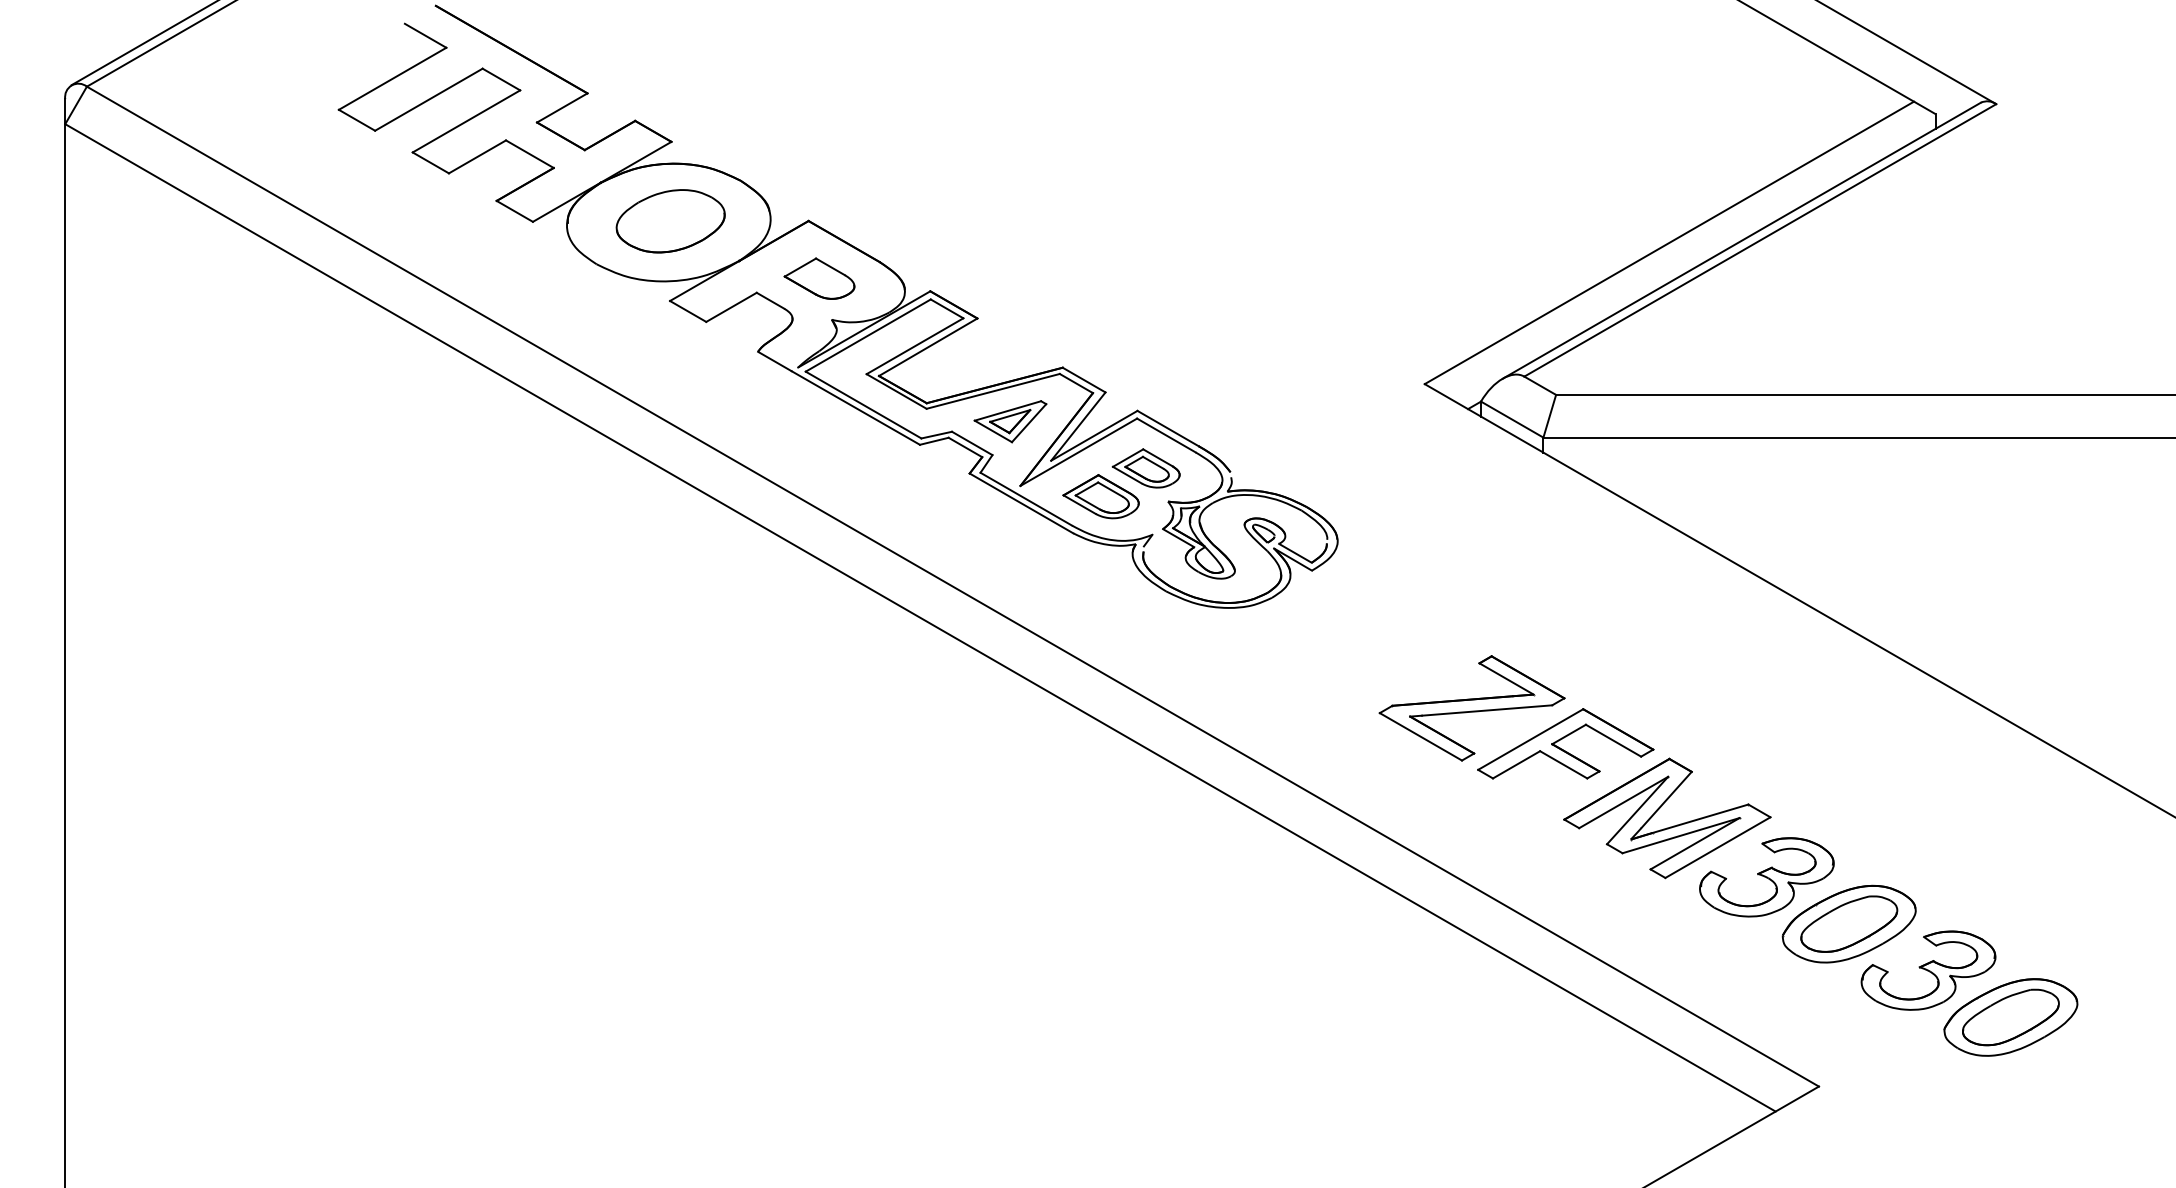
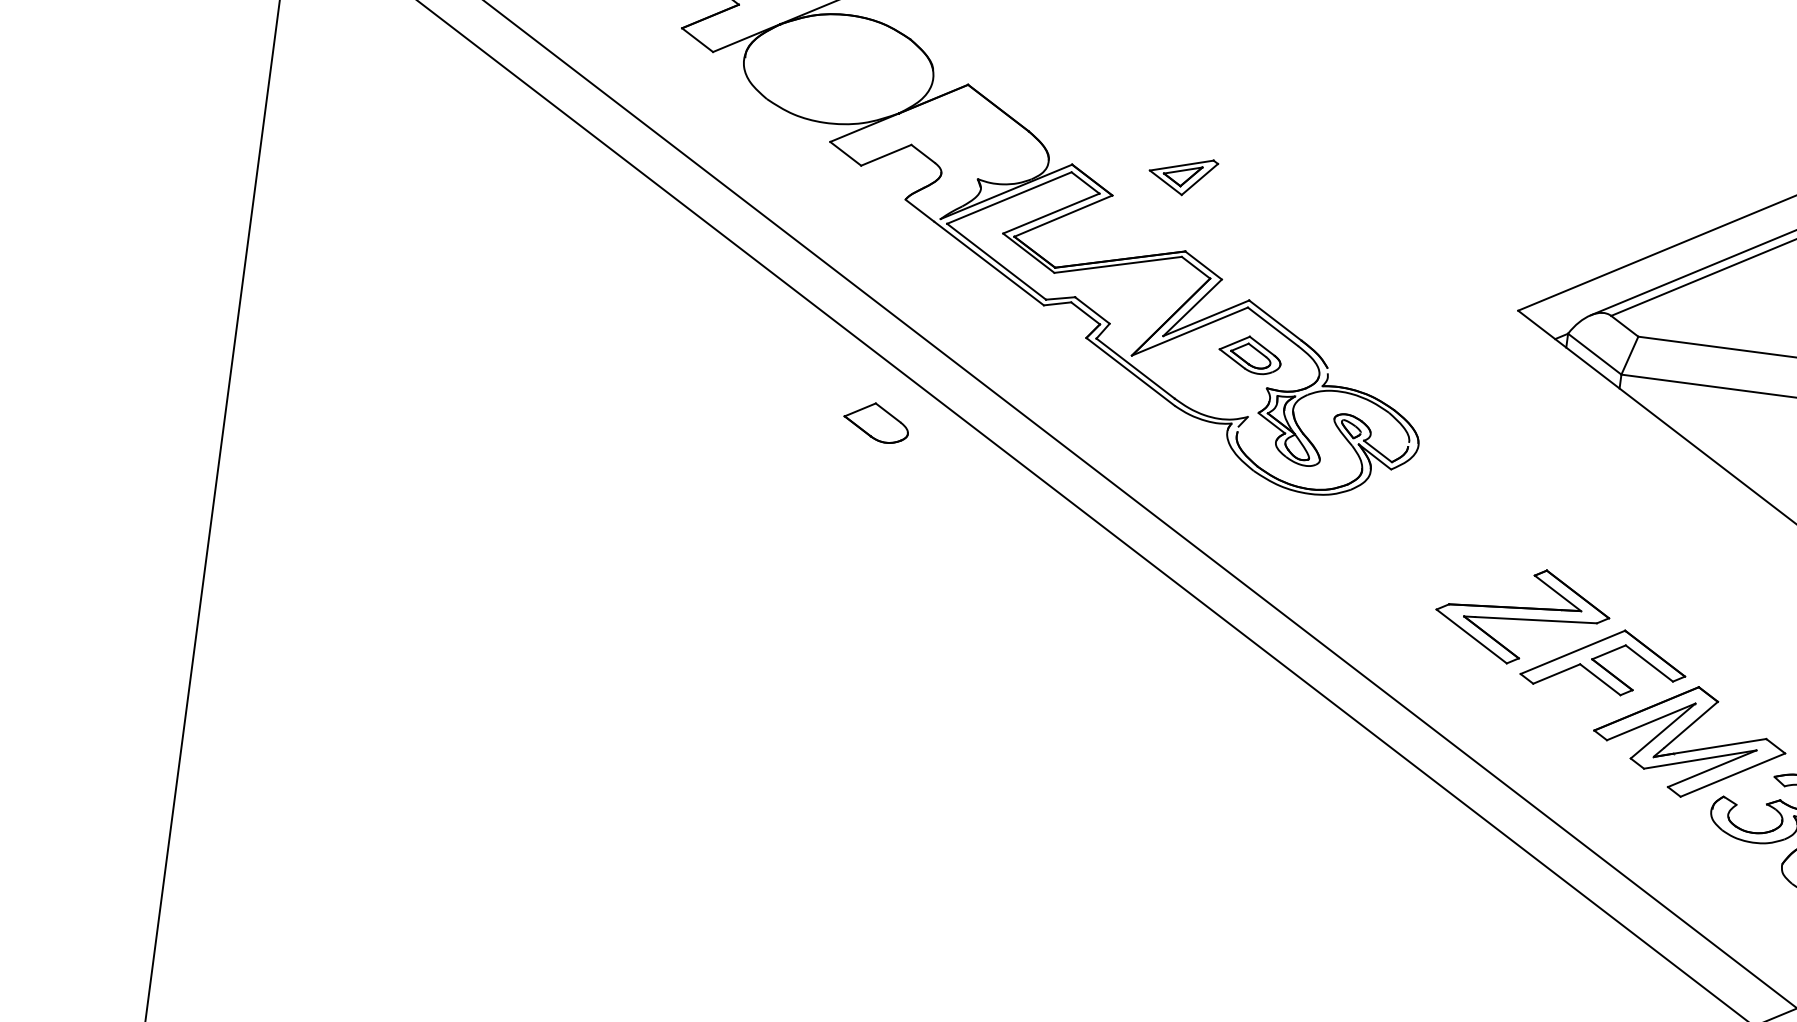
part: (670, 221) -> (840, 68), removed
part: (819, 278) -> (876, 422), moved
part: (1010, 421) -> (1182, 175), moved
part: (1100, 496) -> (1204, 375), removed

